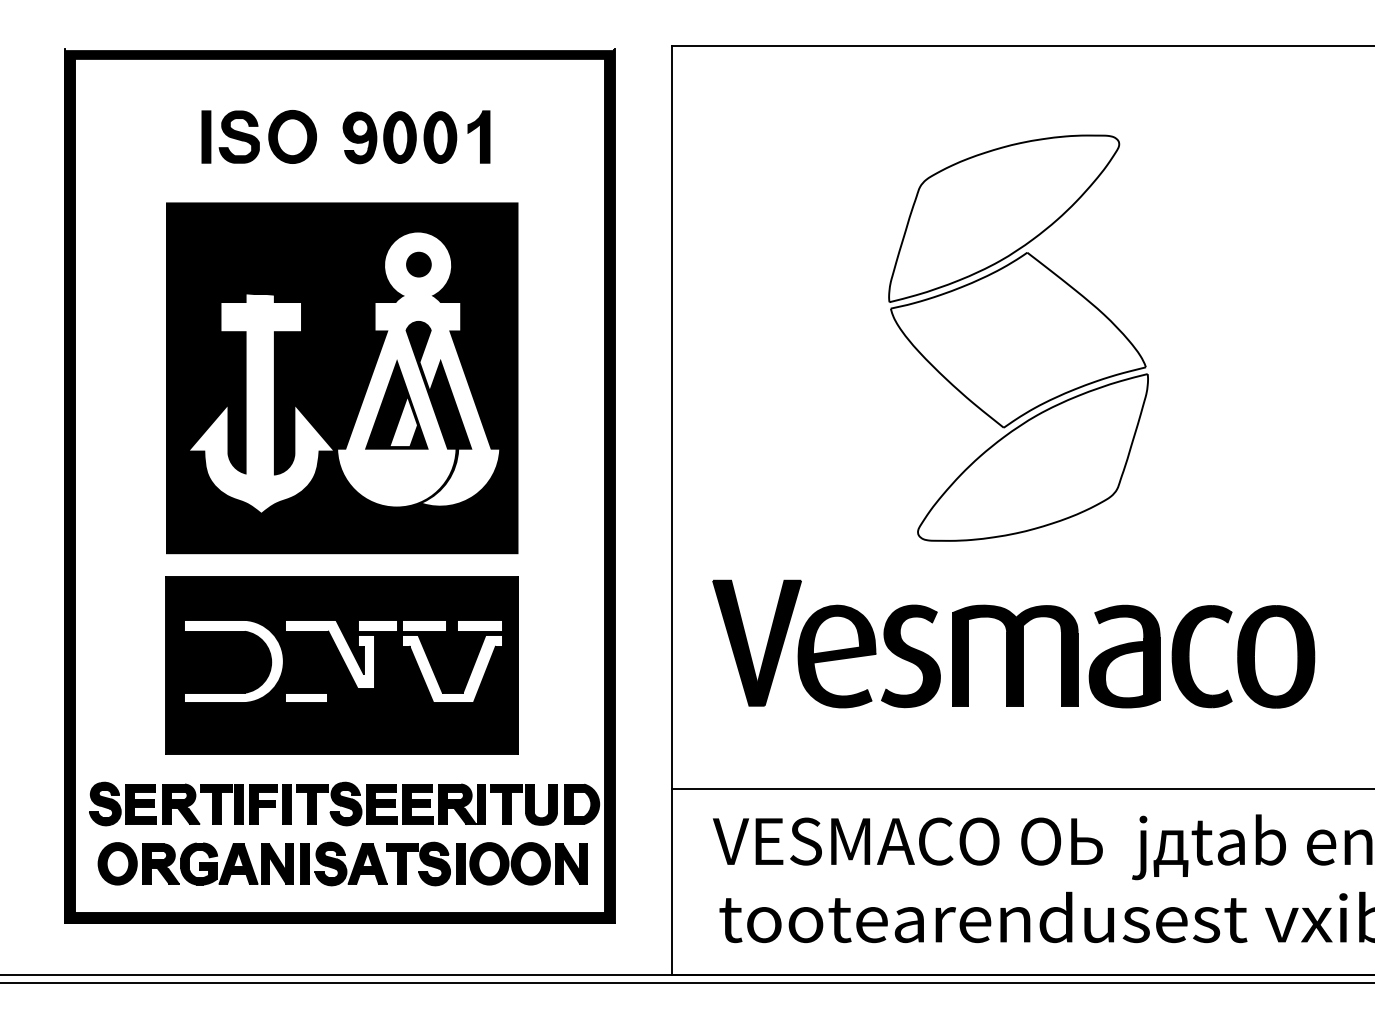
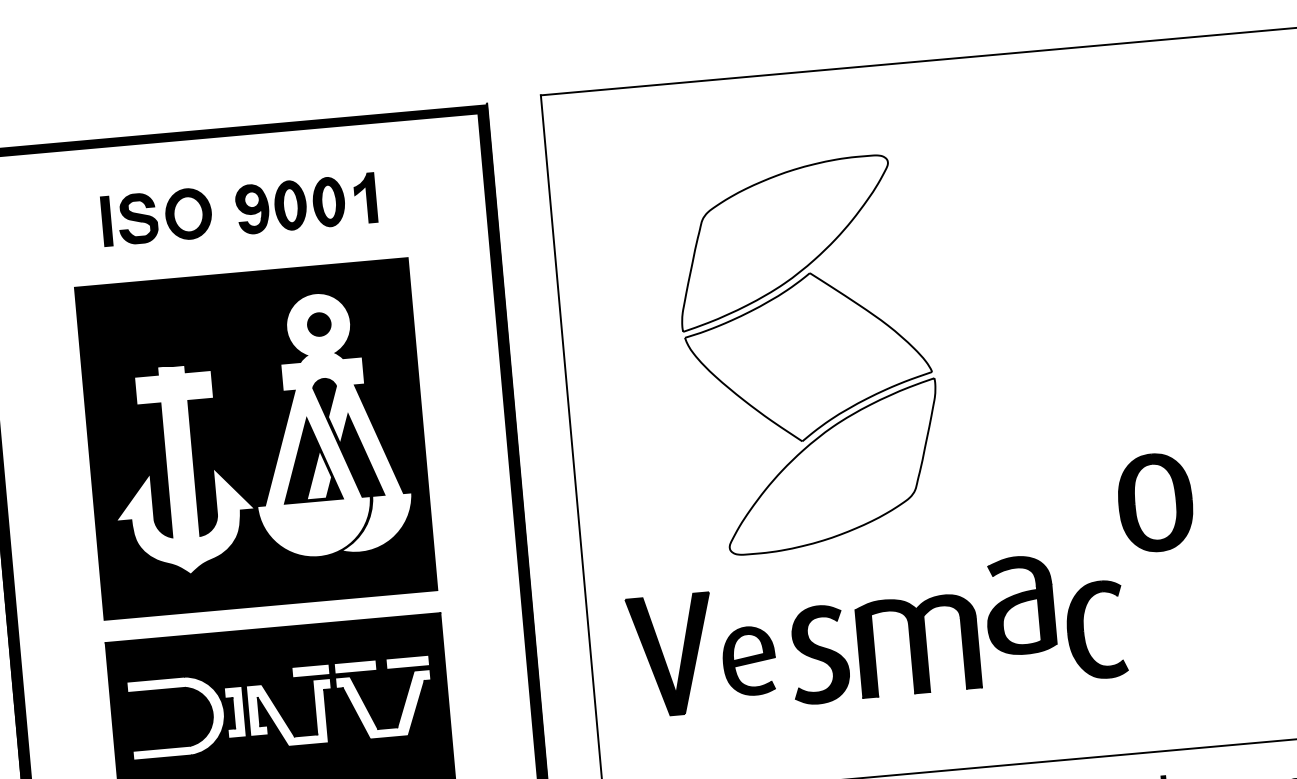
part: (1018, 337) -> (808, 354), moved
part: (836, 656) -> (748, 661), size x0.7
part: (1124, 656) -> (1019, 605), moved
part: (1276, 656) -> (1155, 502), moved

